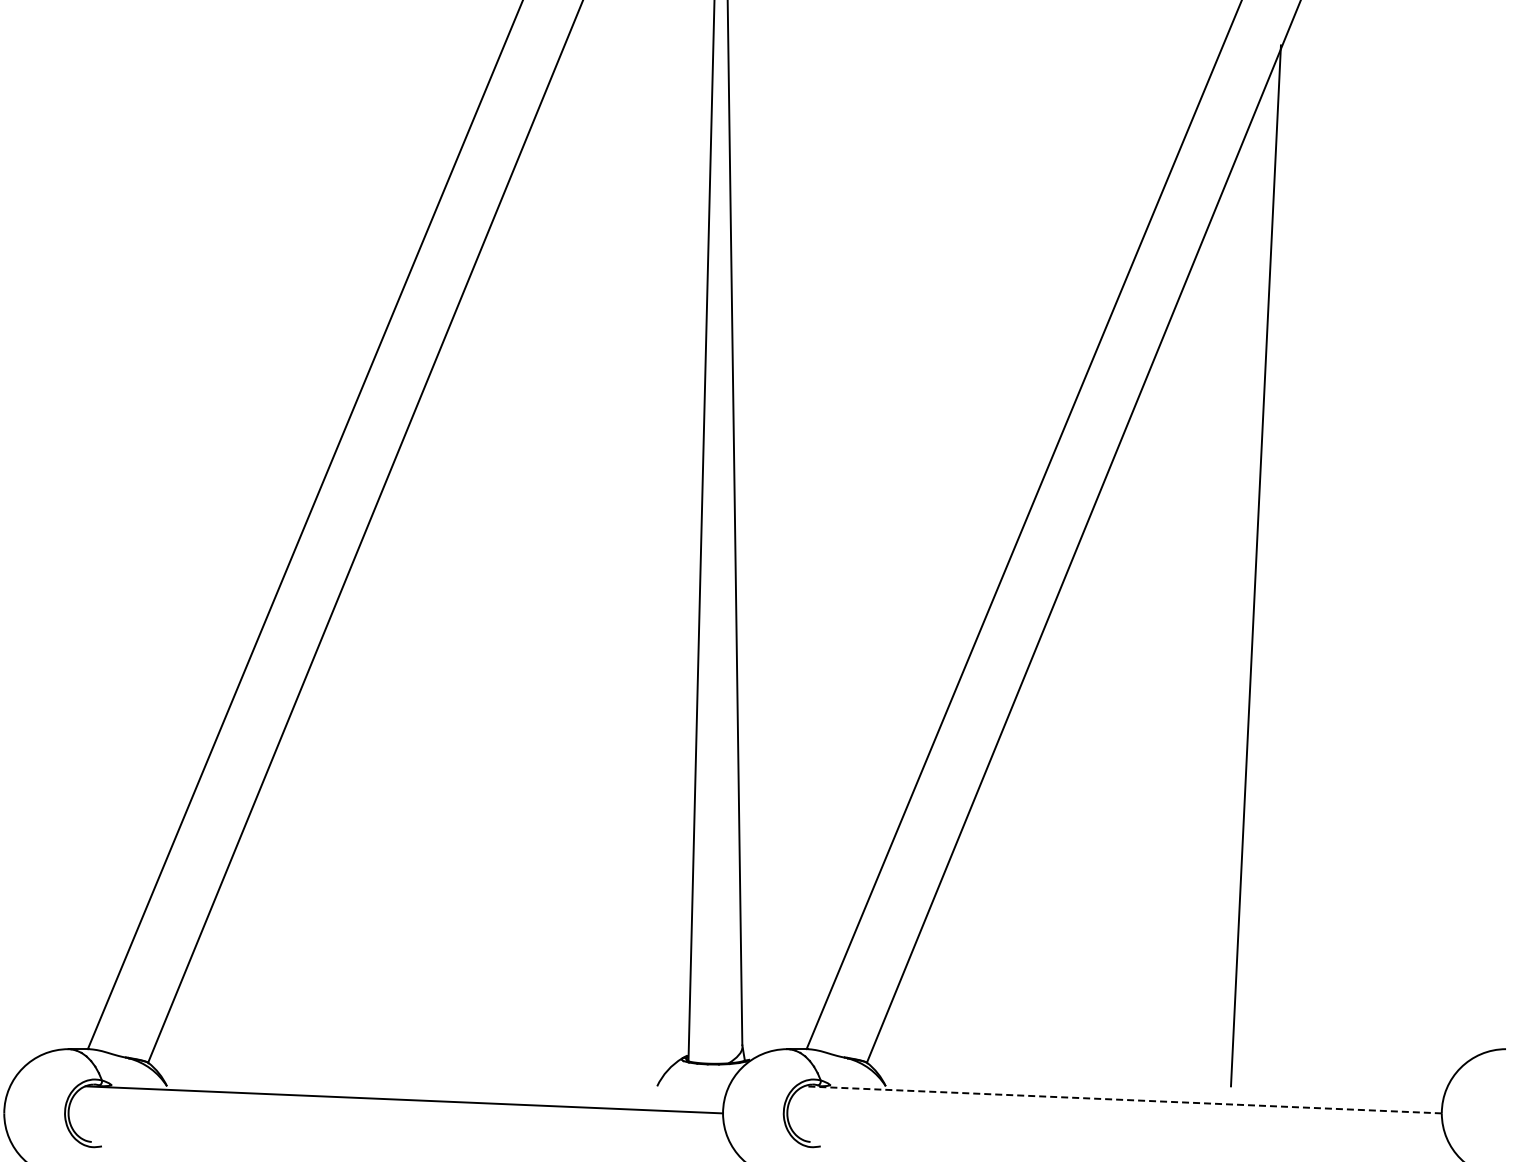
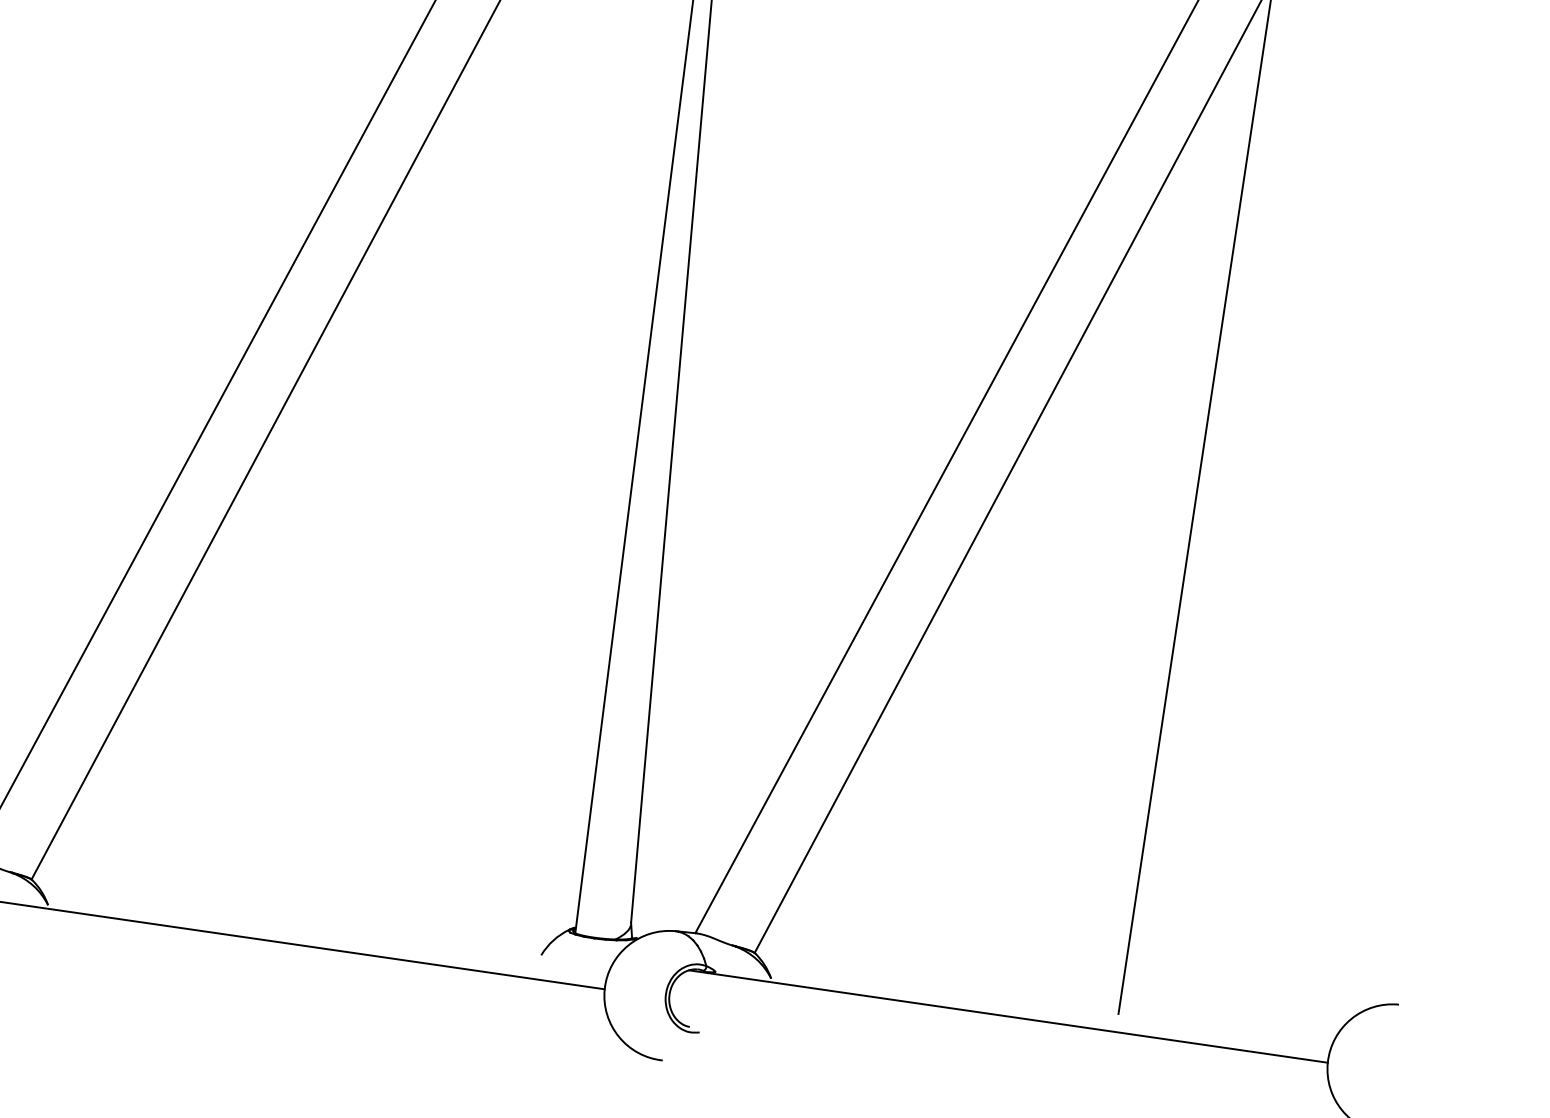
line: (1122, 1099) -> (1008, 1016), dashed -> solid

